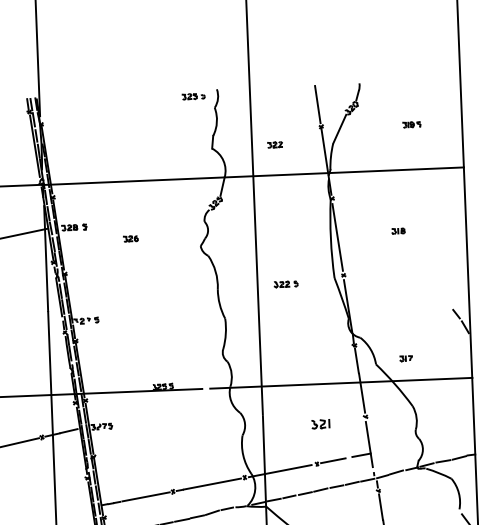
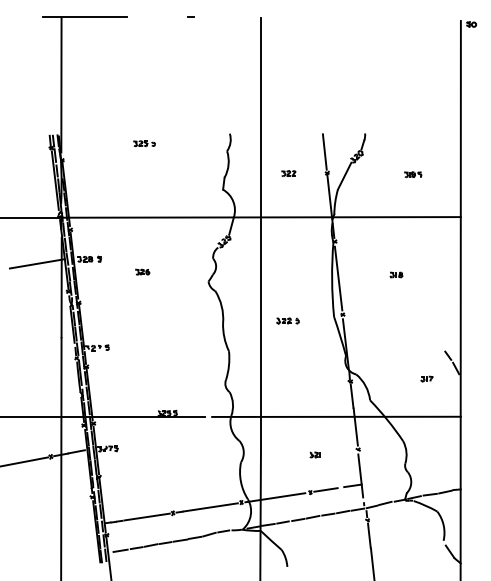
part: (193, 96) -> (144, 143), moved
part: (274, 144) -> (288, 173), moved
part: (405, 358) -> (426, 378), moved
part: (319, 423) -> (314, 454), size x0.62

